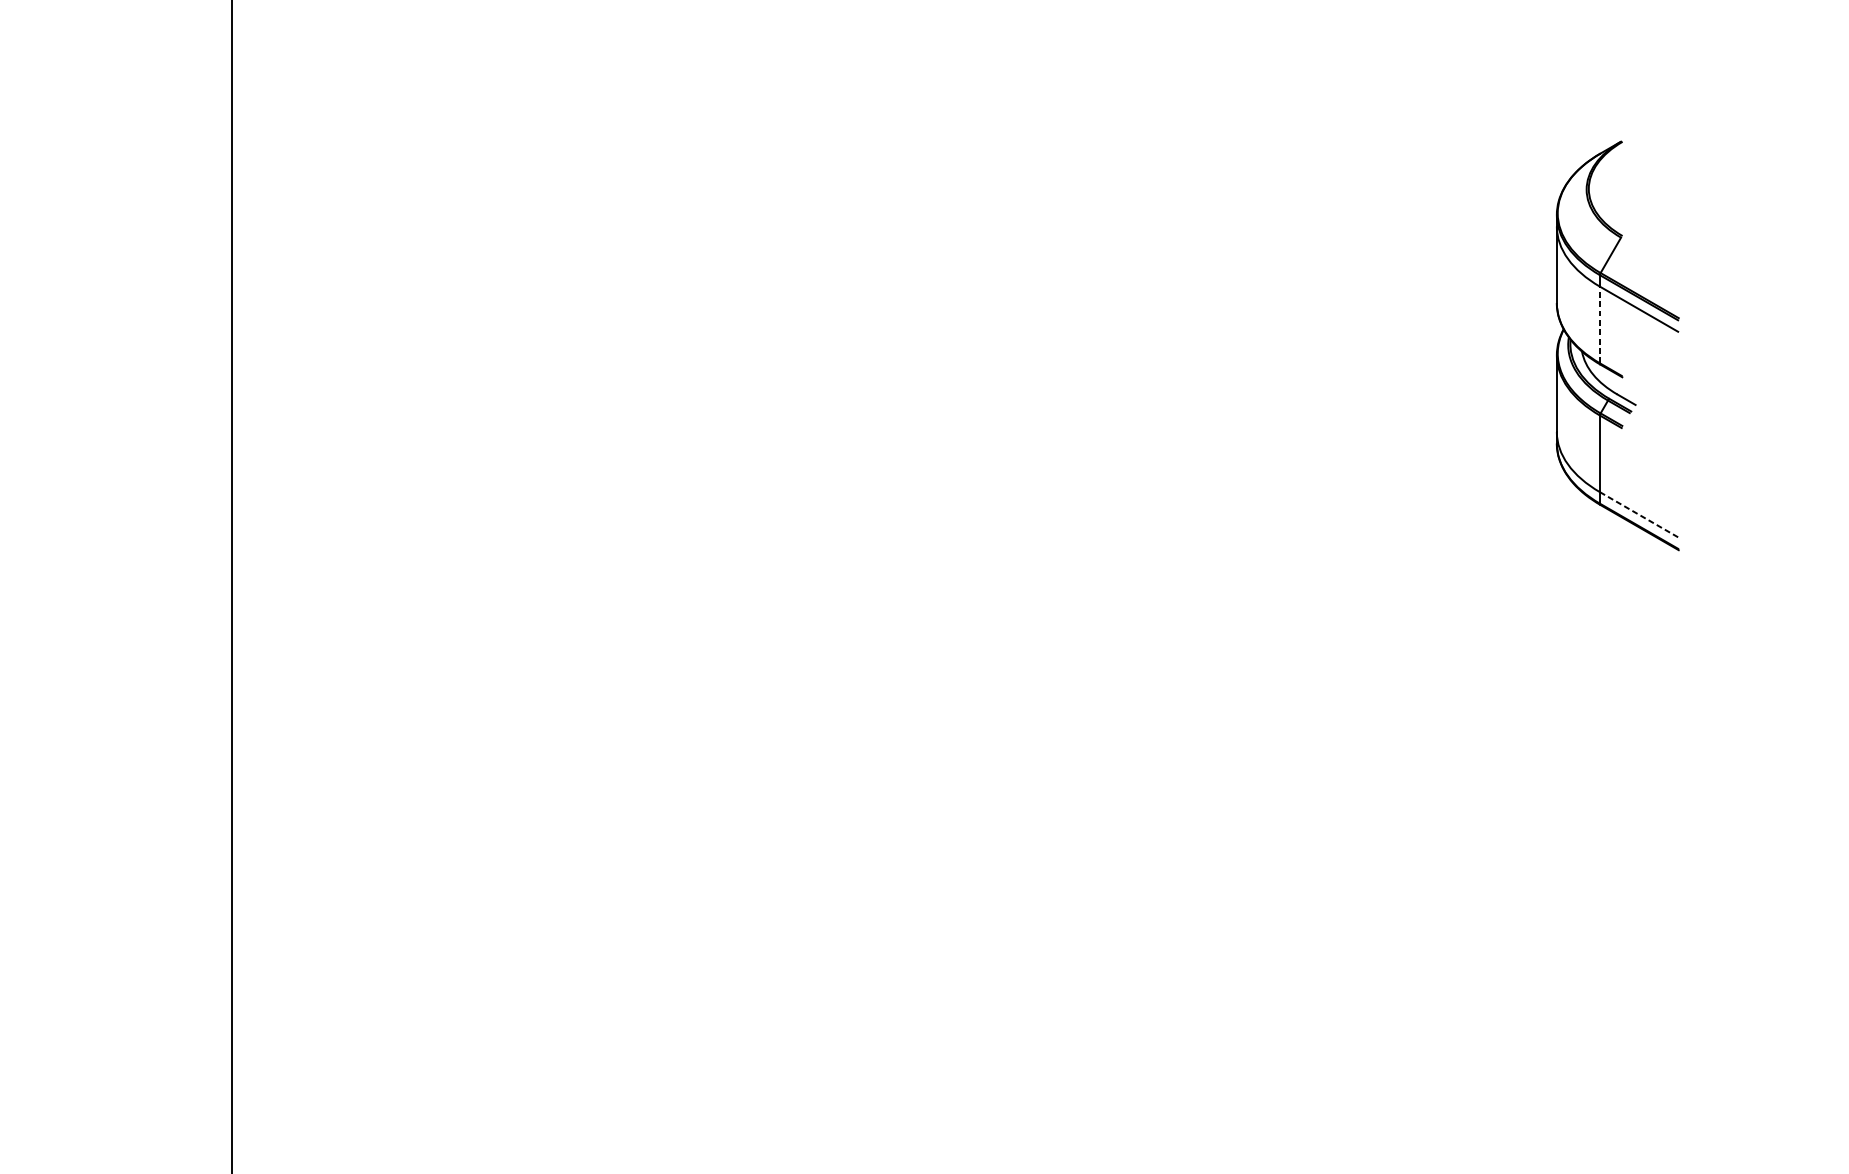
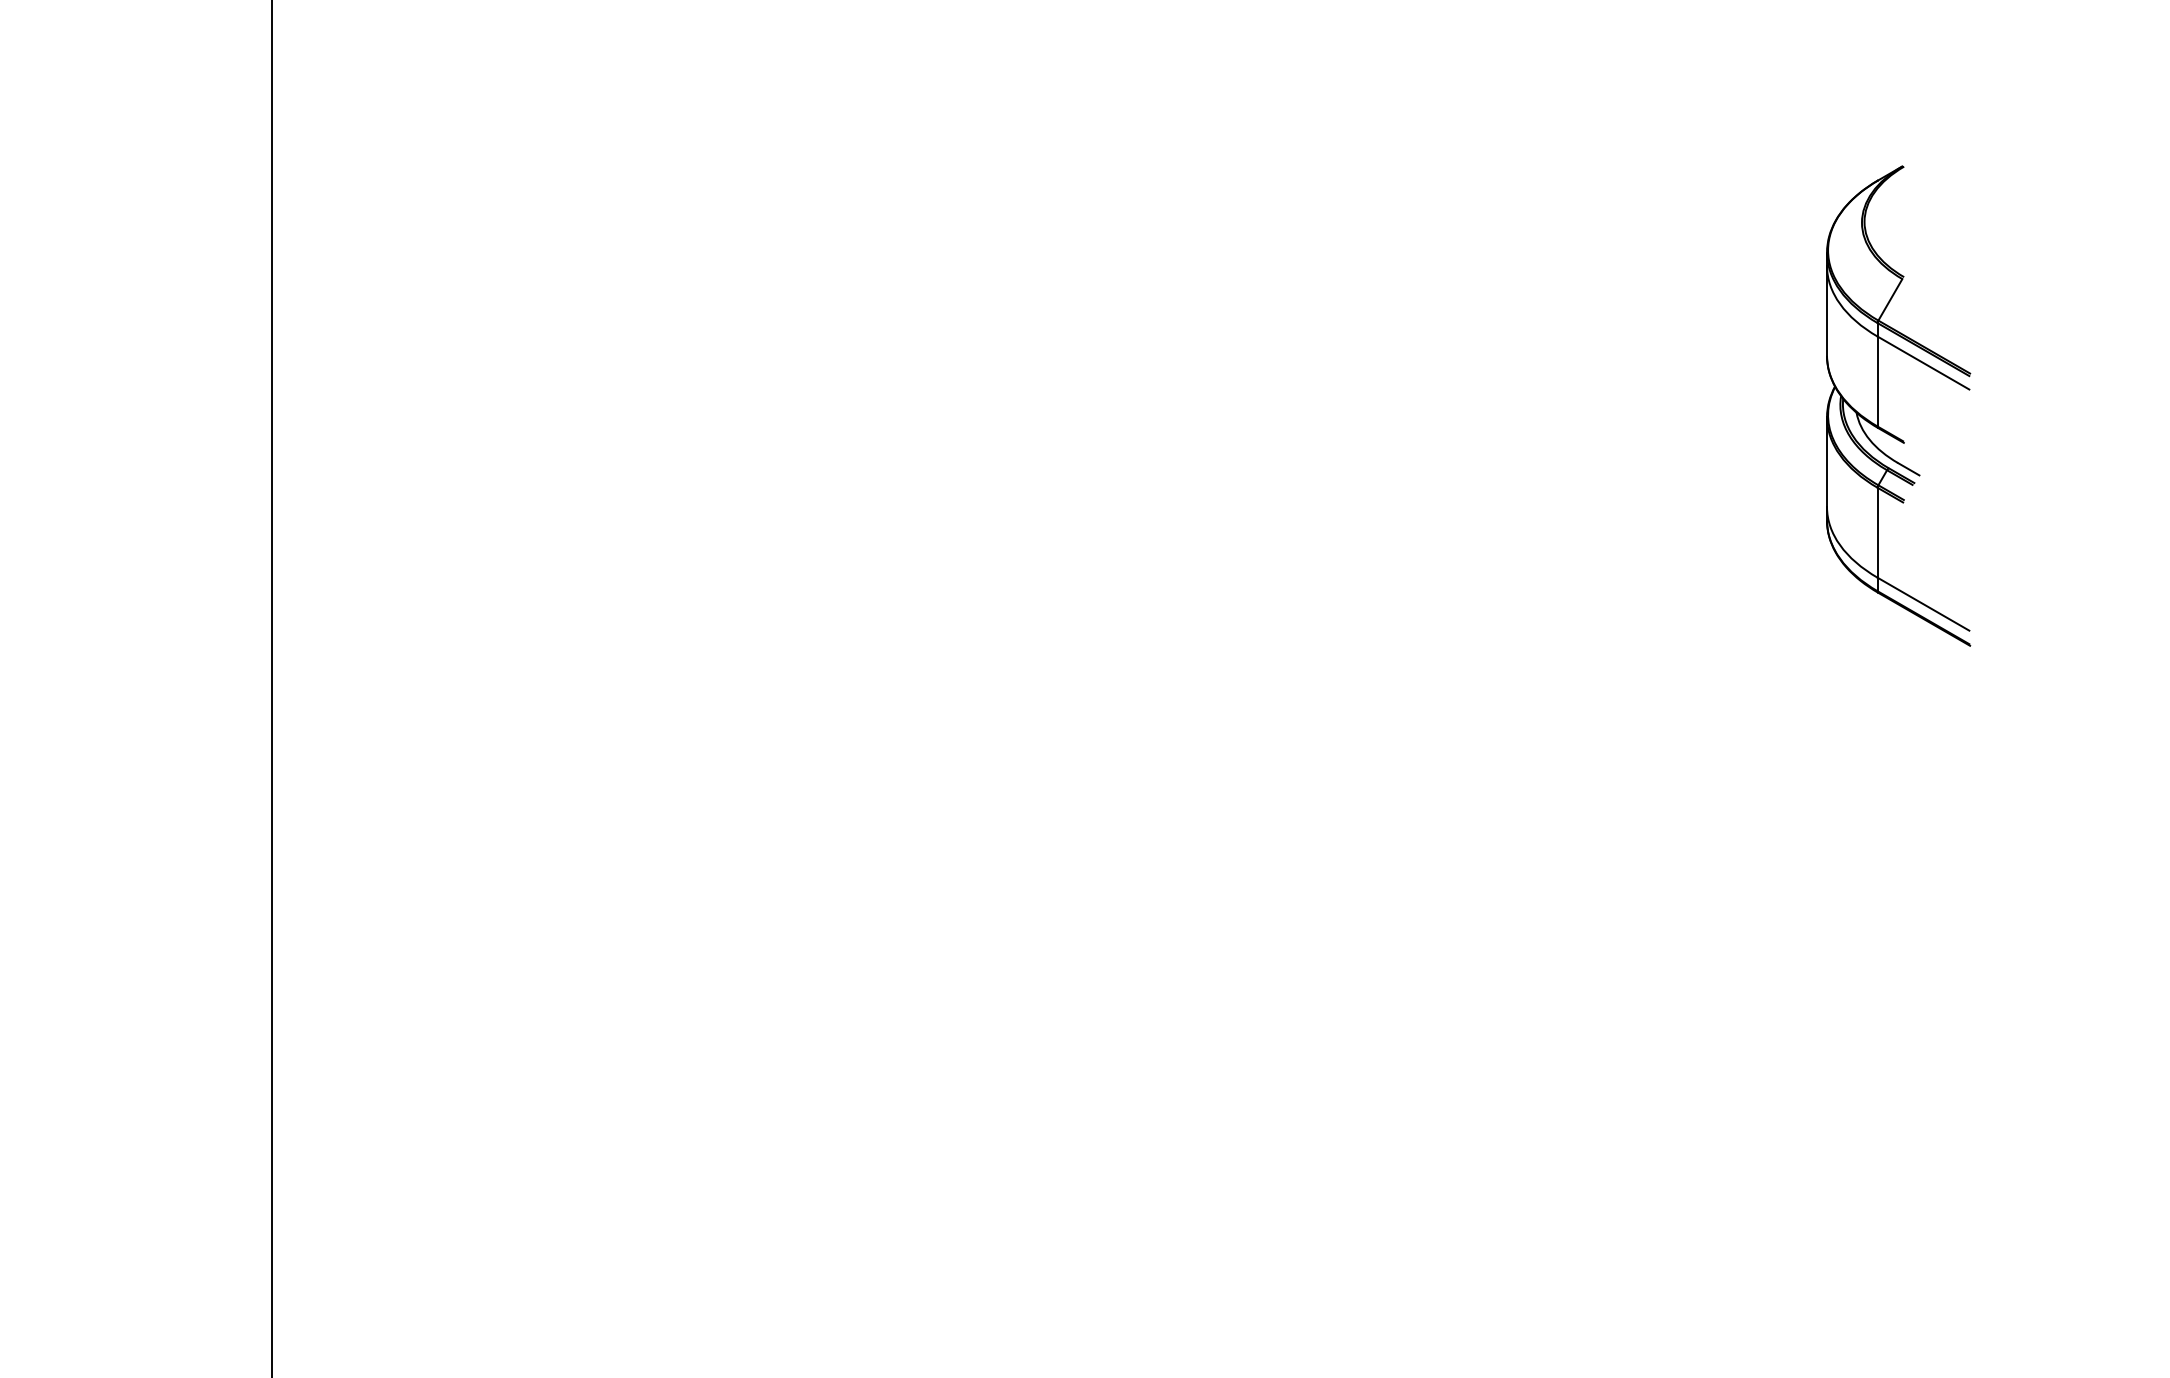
line: (1599, 324) -> (1877, 381), dashed -> solid
line: (1639, 514) -> (1923, 604), dashed -> solid

